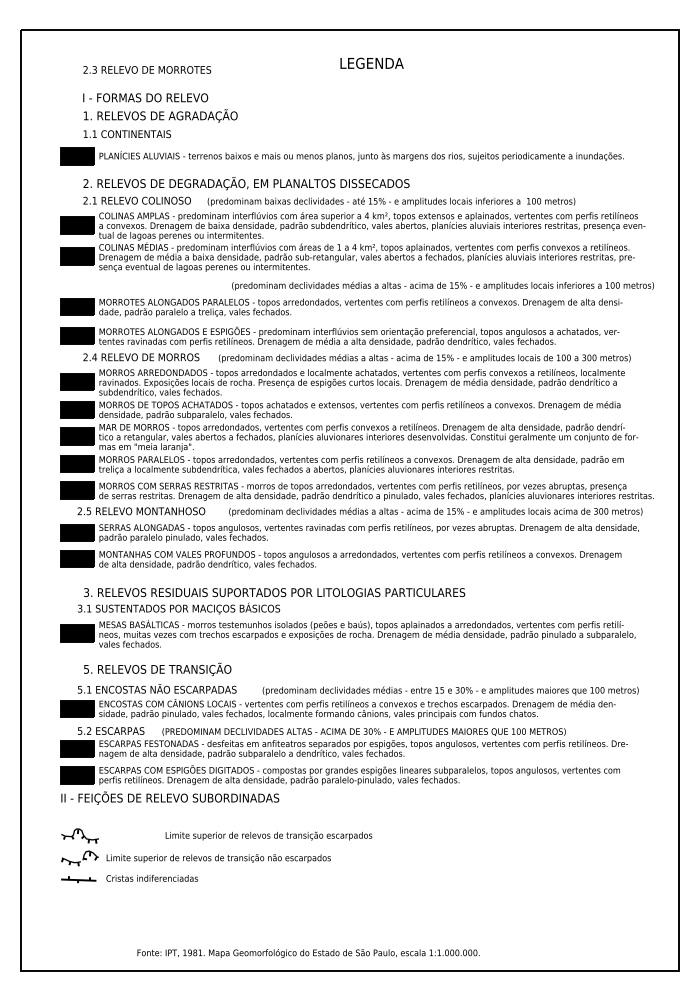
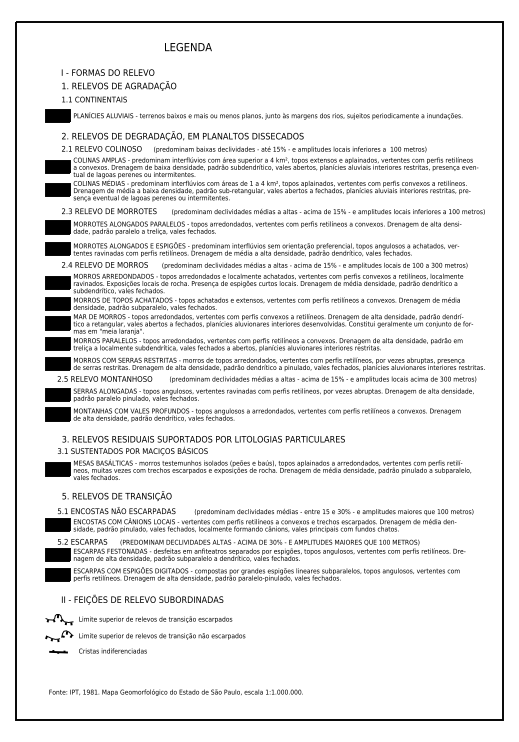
text: (371, 62) -> (187, 46), moved
text: (147, 69) -> (109, 210), moved
text: (170, 797) -> (142, 599), moved
text: (268, 835) -> (155, 619), moved
part: (78, 879) -> (58, 651), size x0.71
text: (308, 953) -> (176, 692), moved

